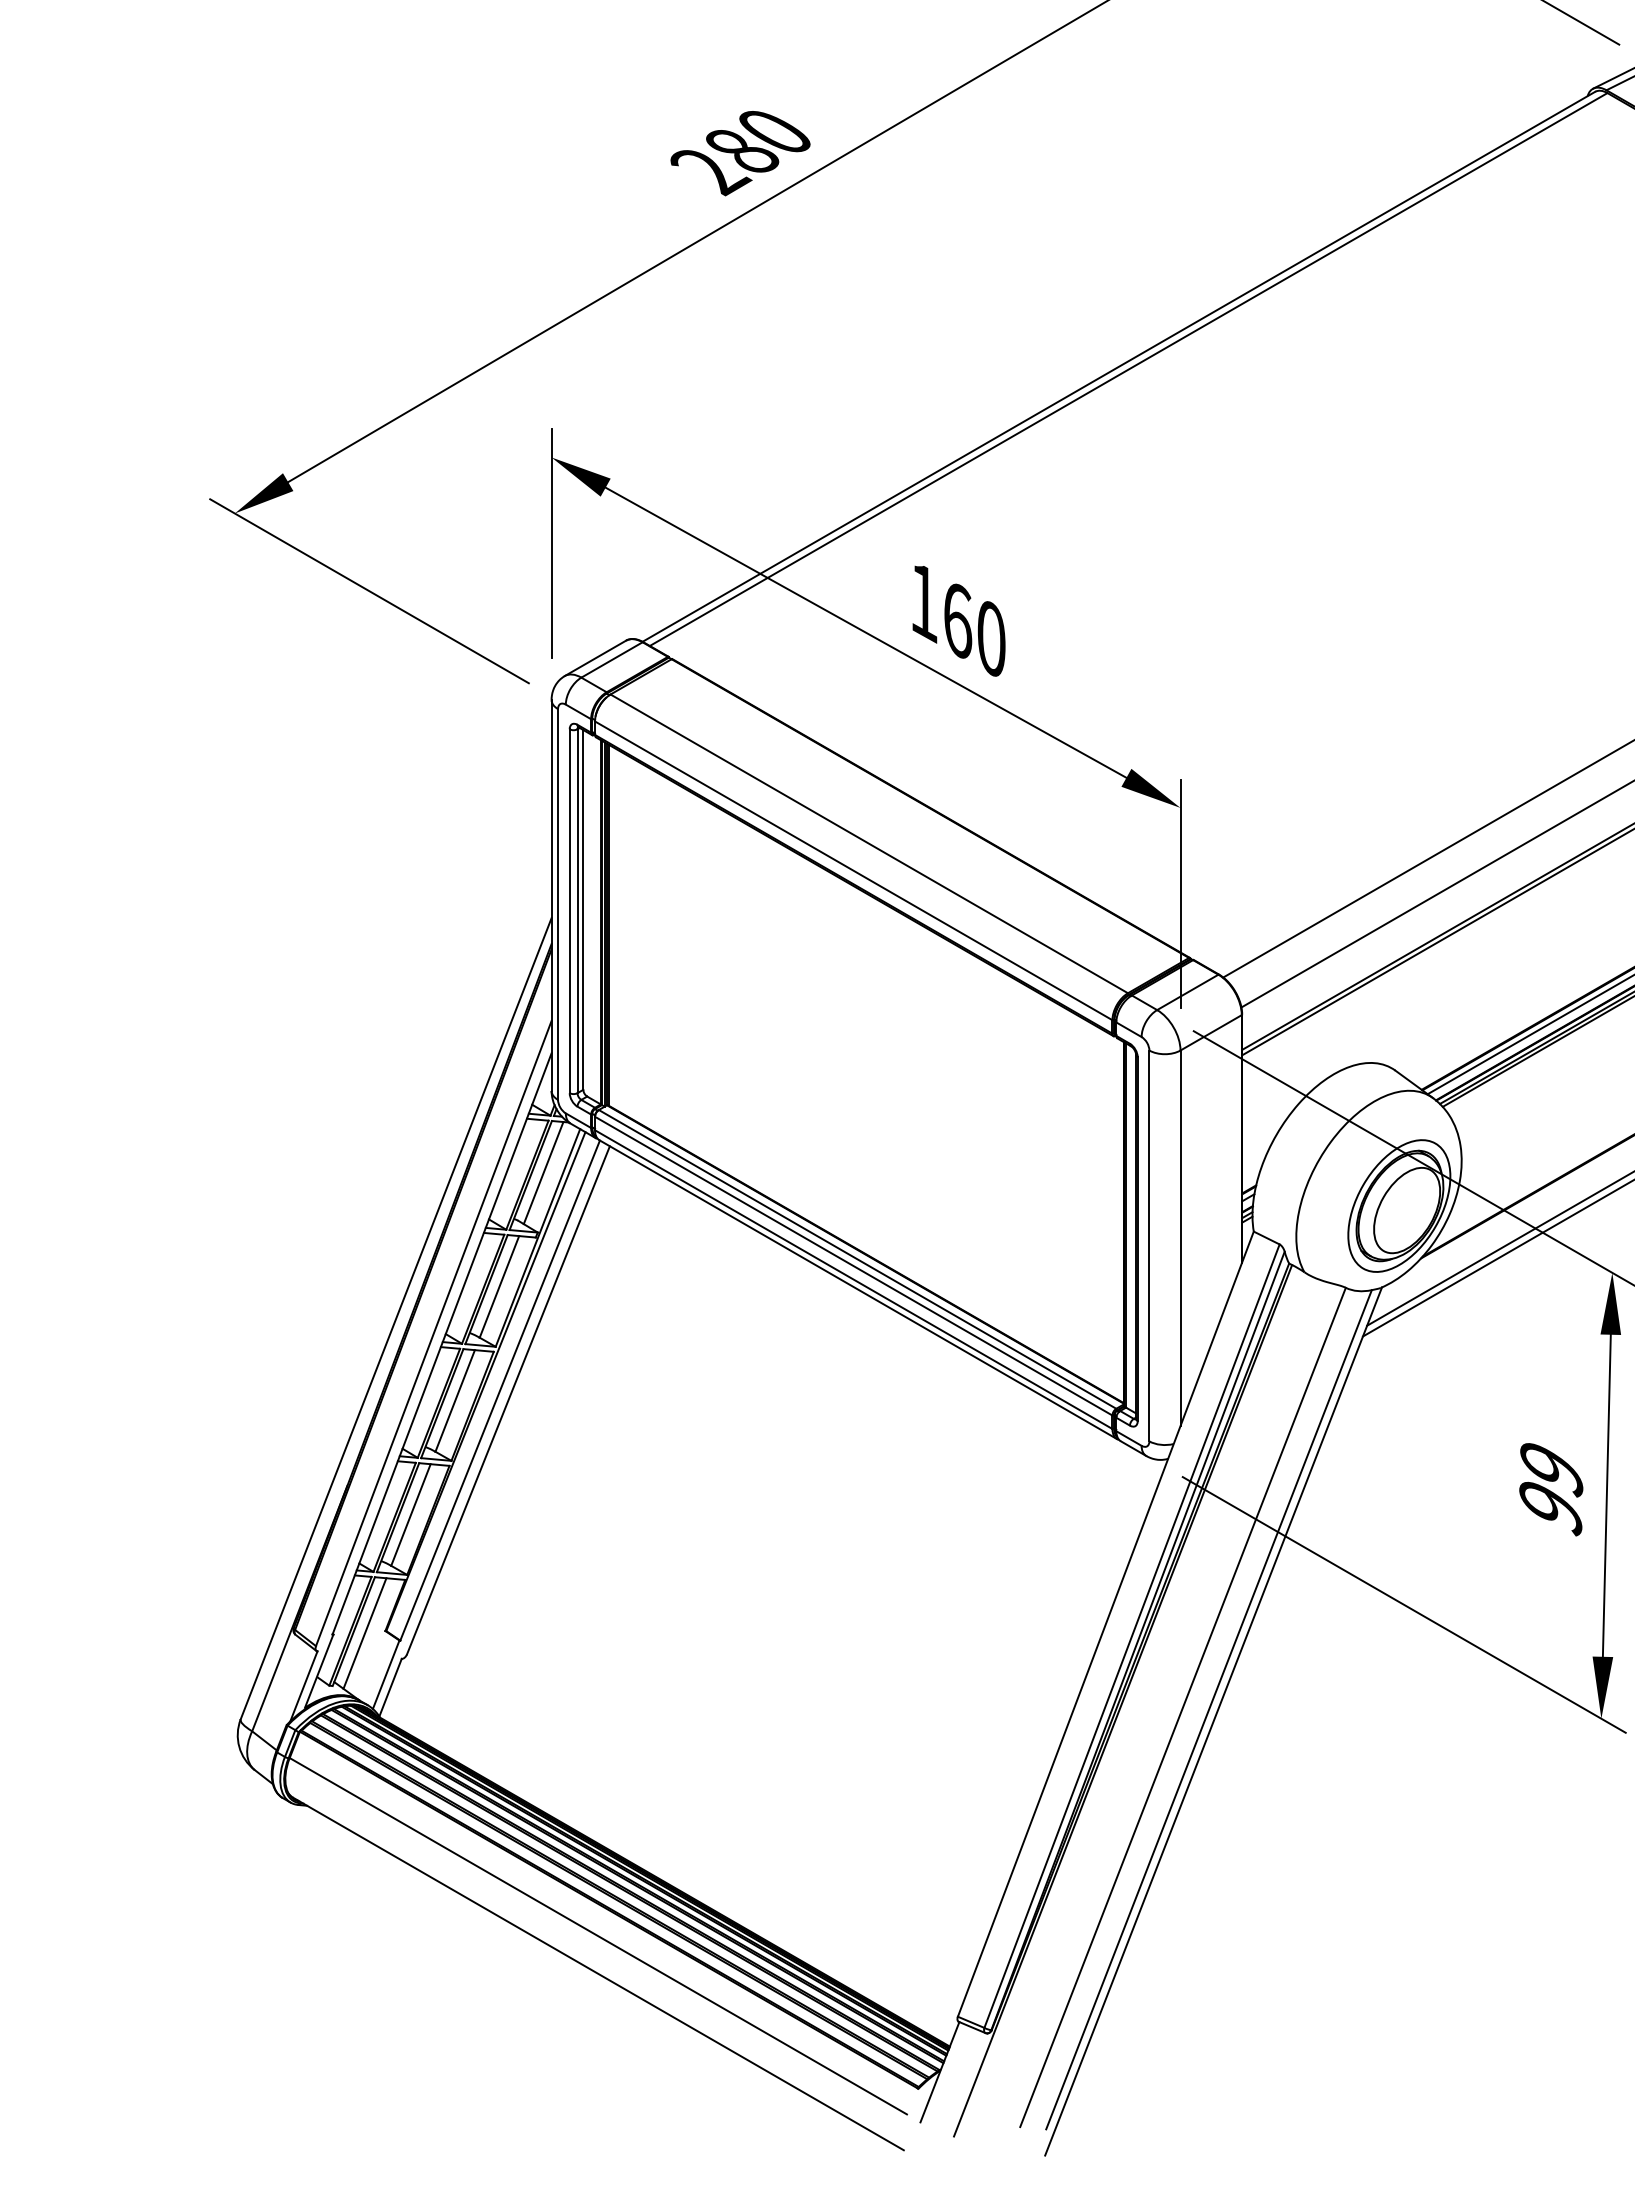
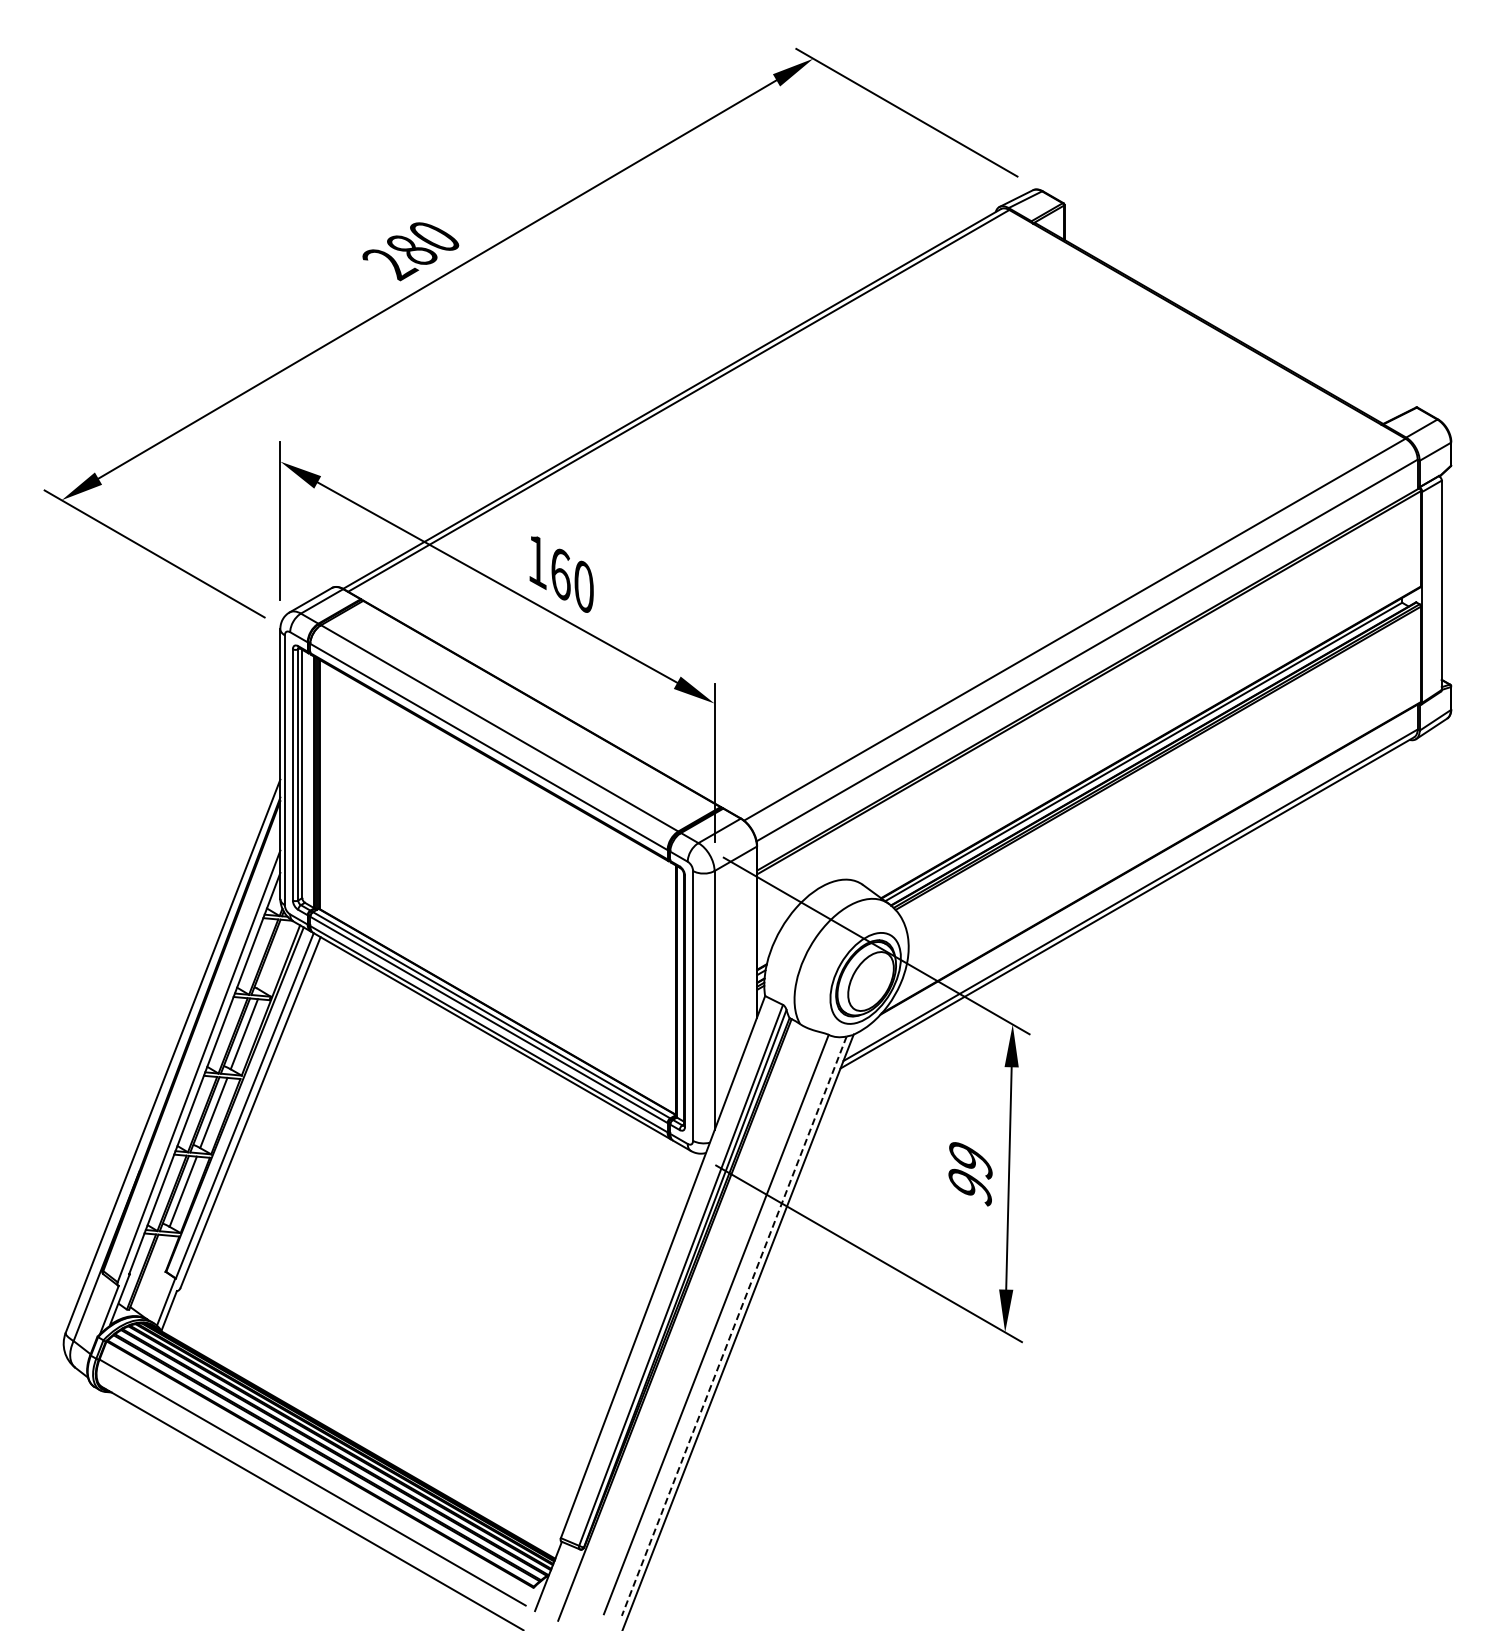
line: (543, 1172) -> (274, 955), removed
line: (364, 1633) -> (151, 1273), removed
line: (1209, 1710) -> (734, 1326), solid -> dashed

